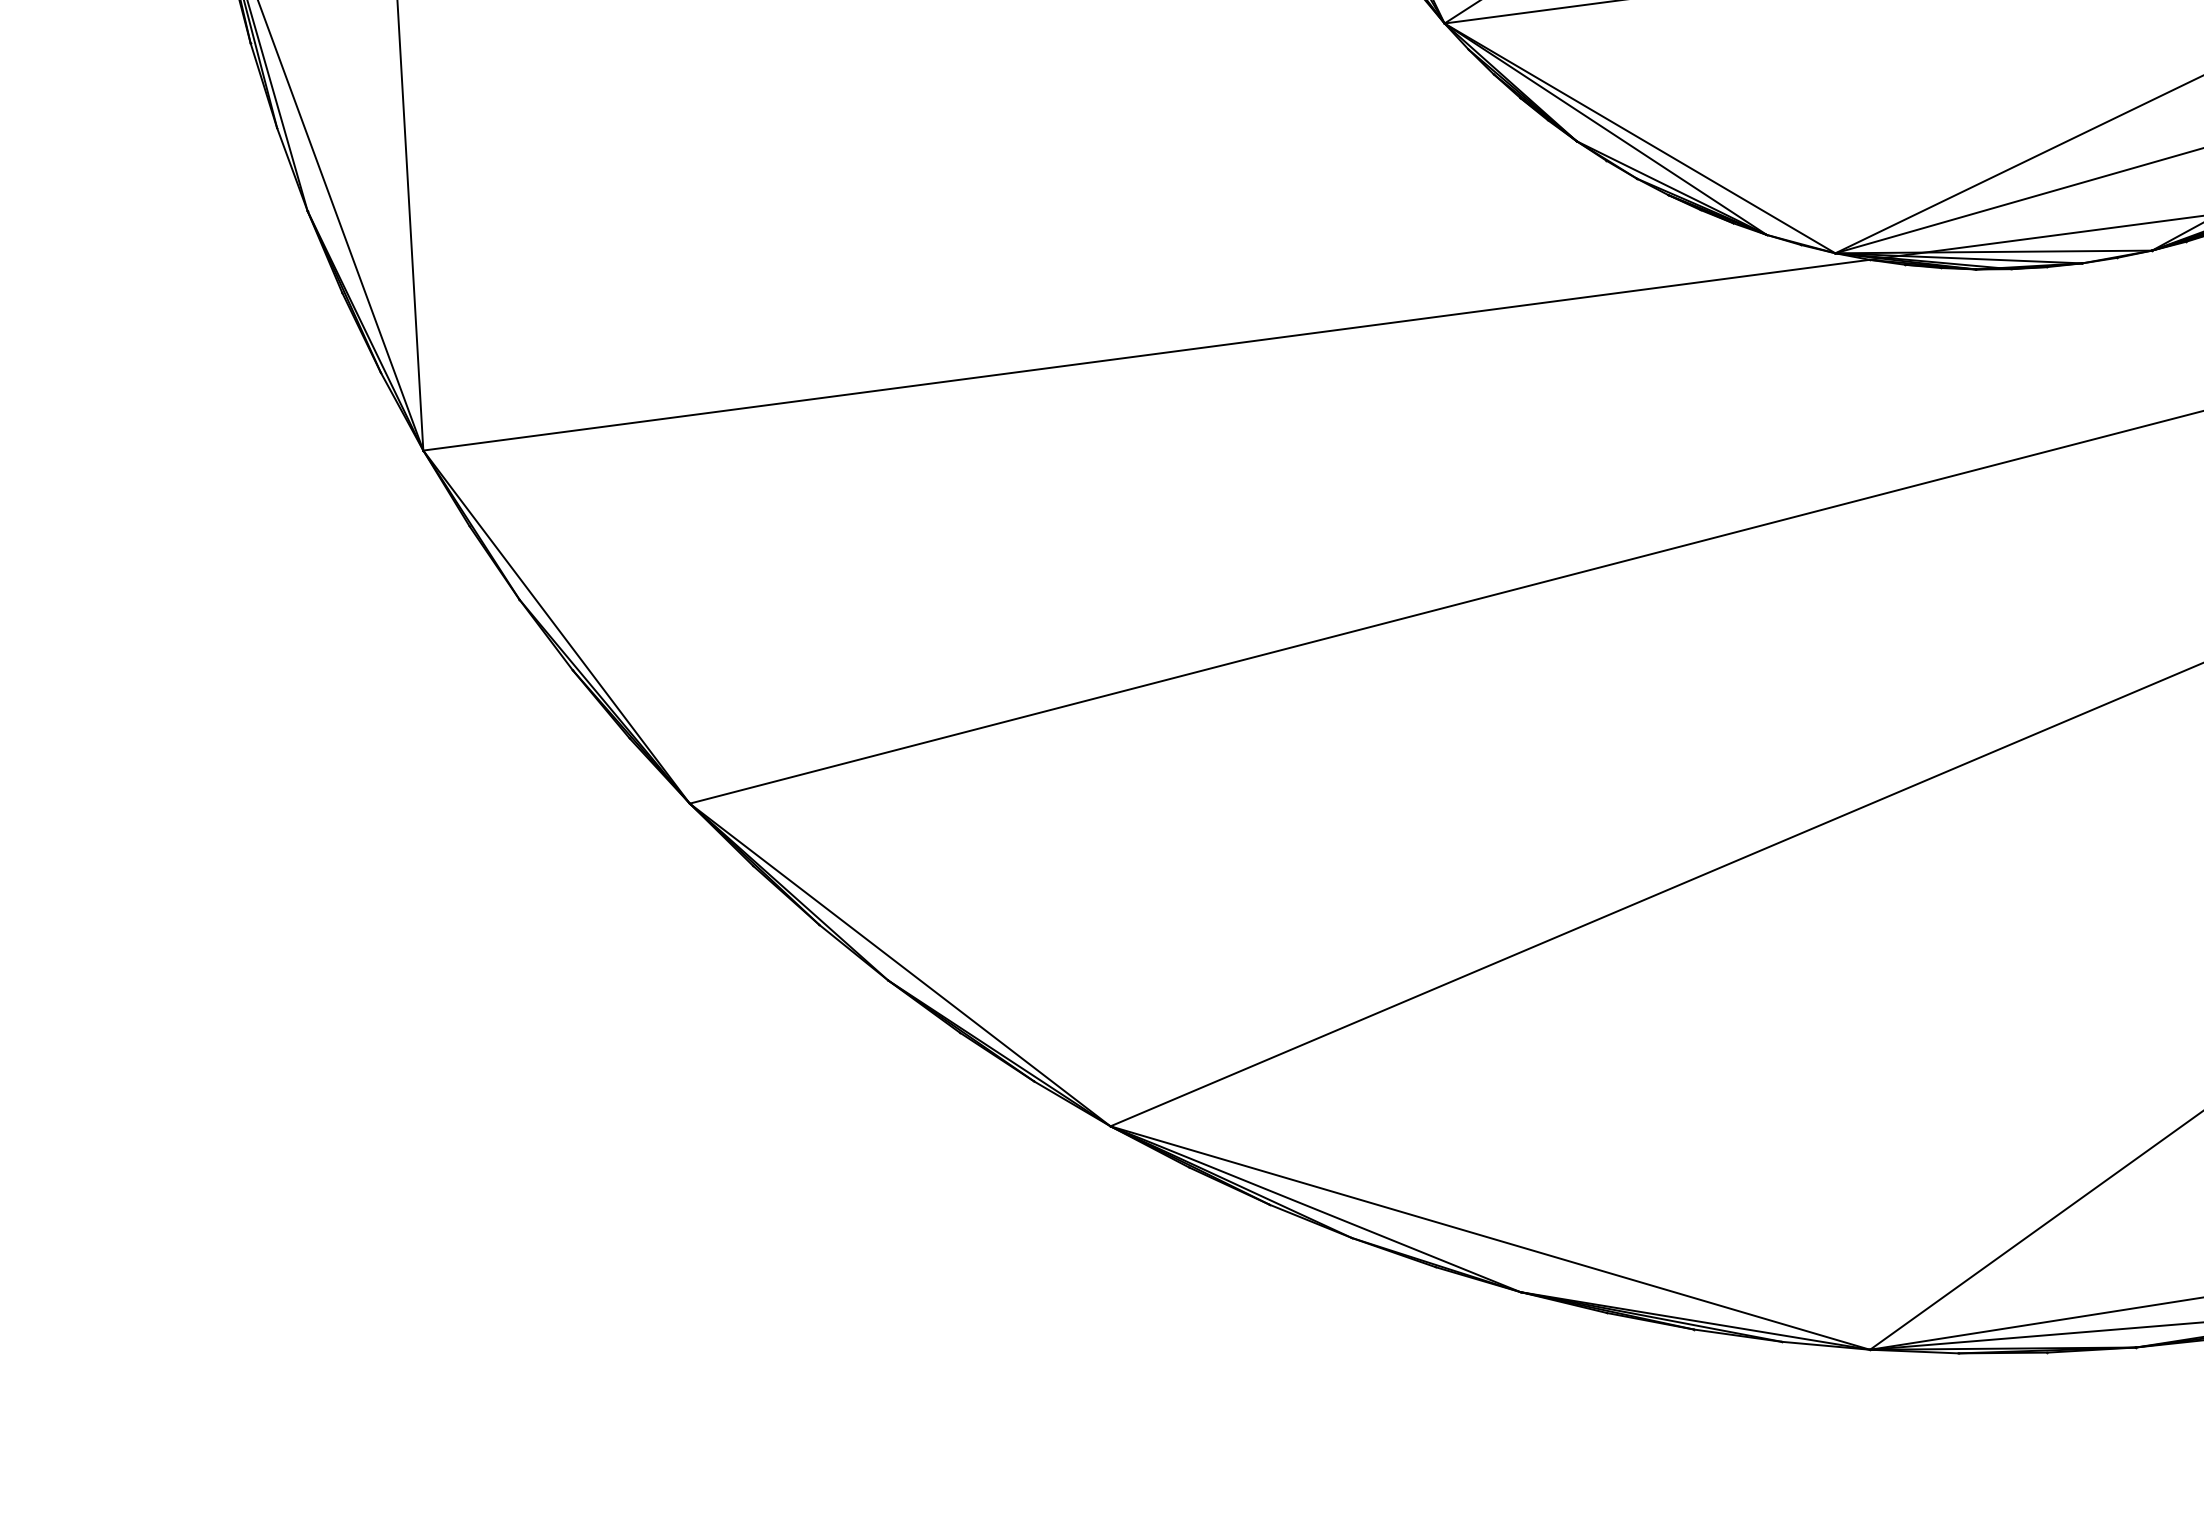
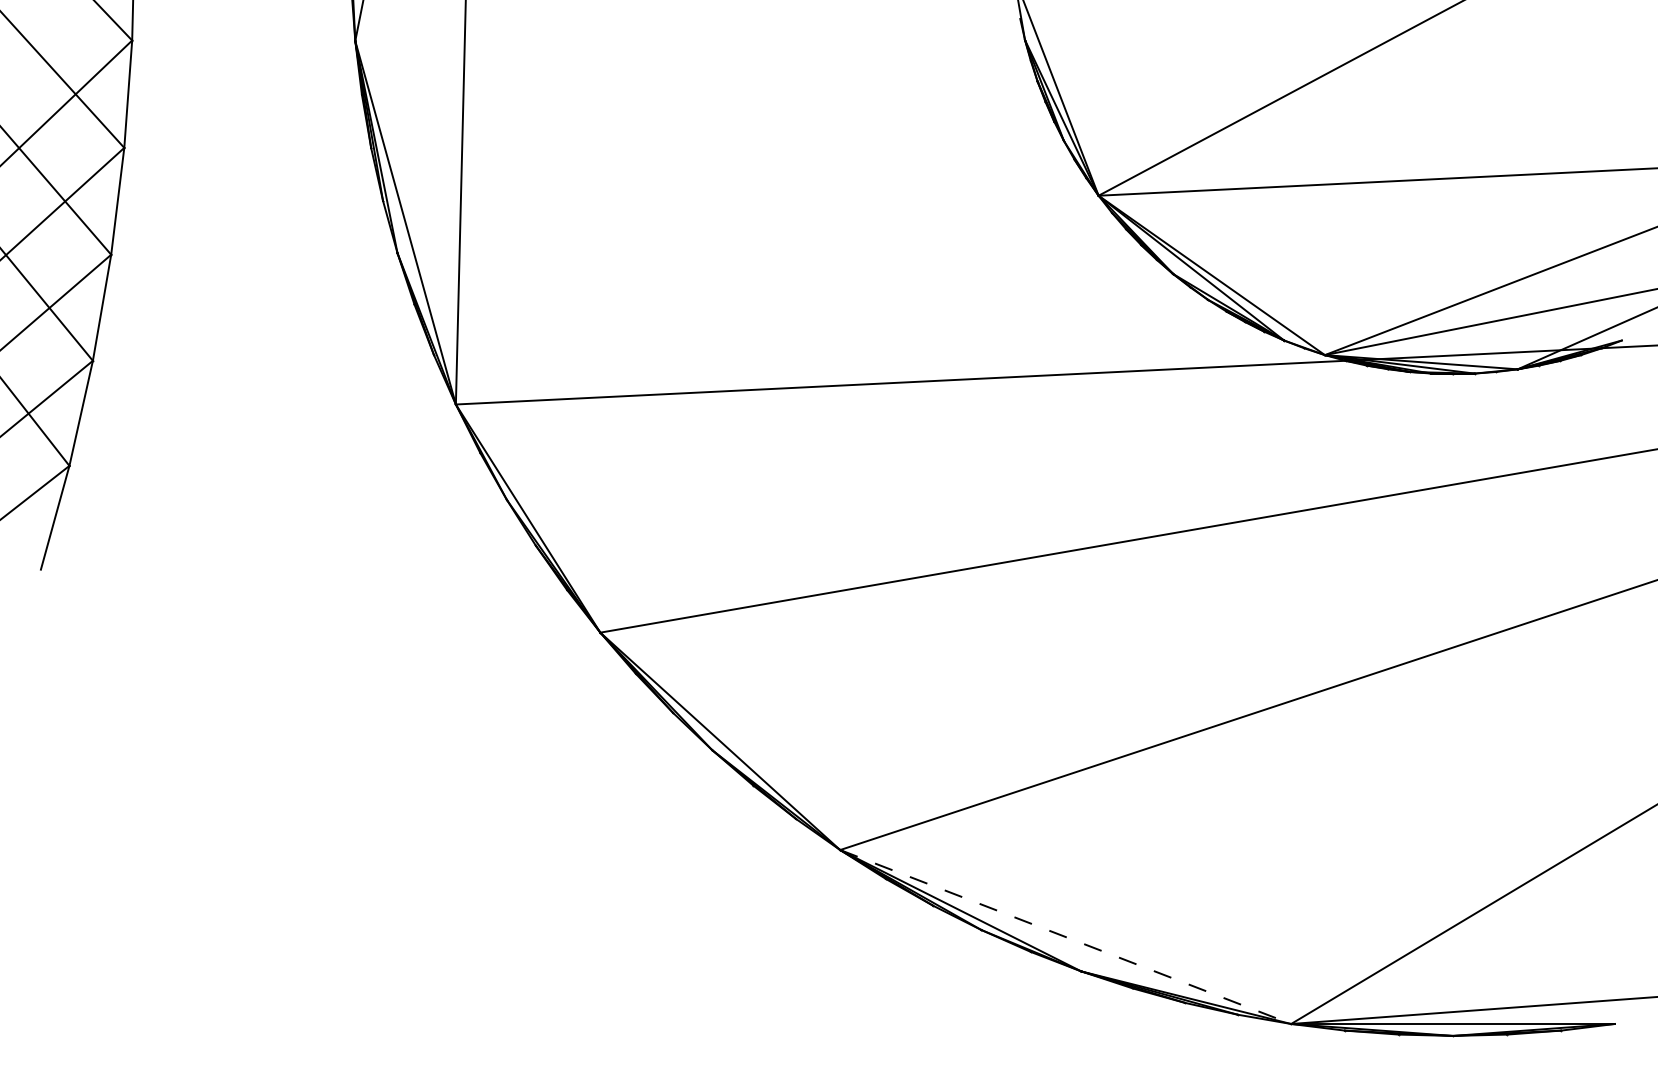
line: (1490, 1238) -> (1065, 937), solid -> dashed

